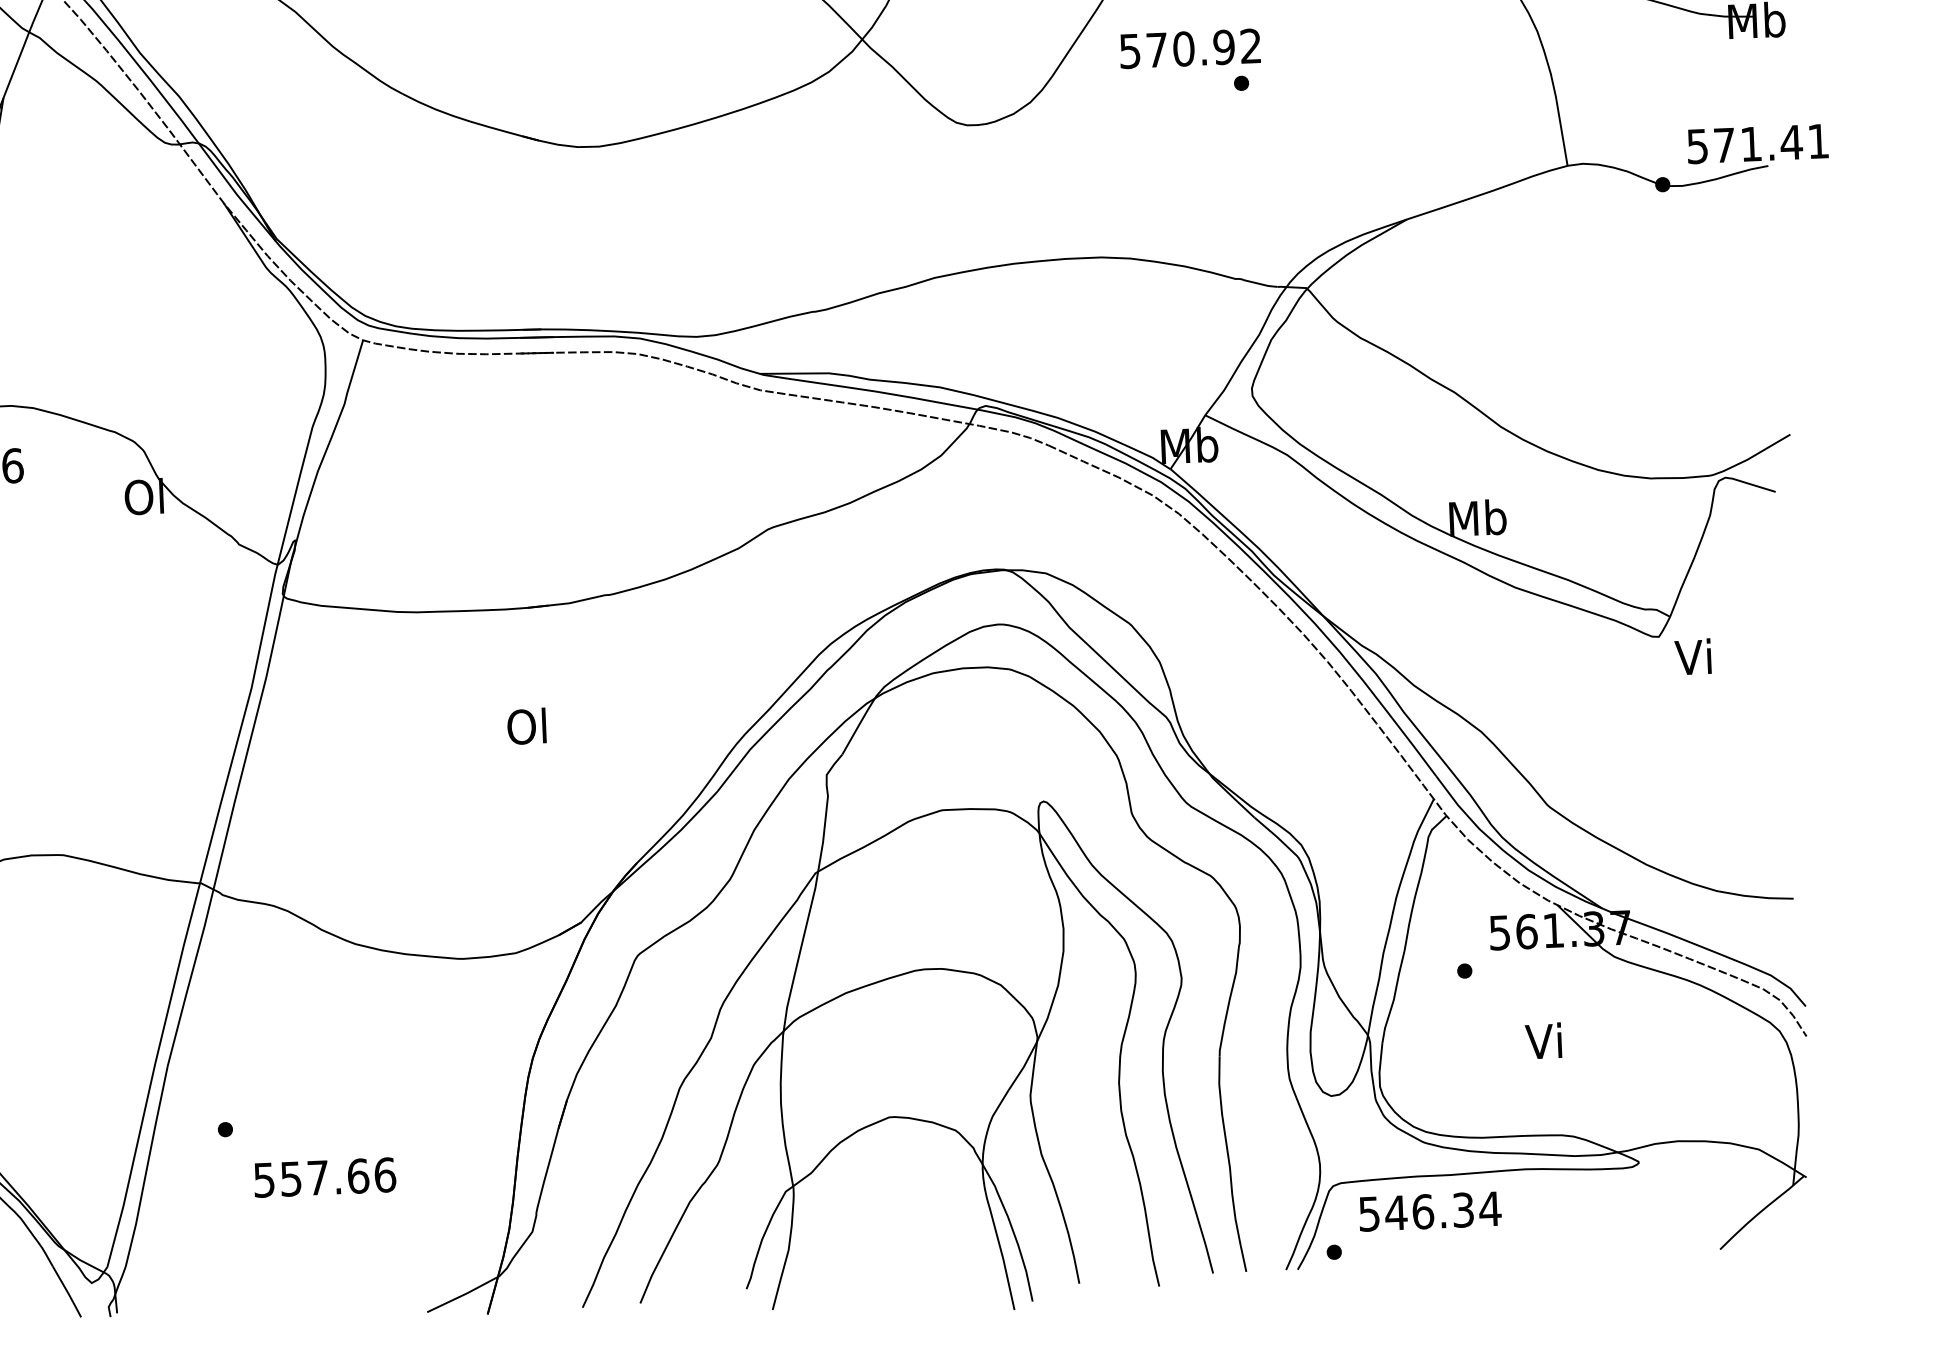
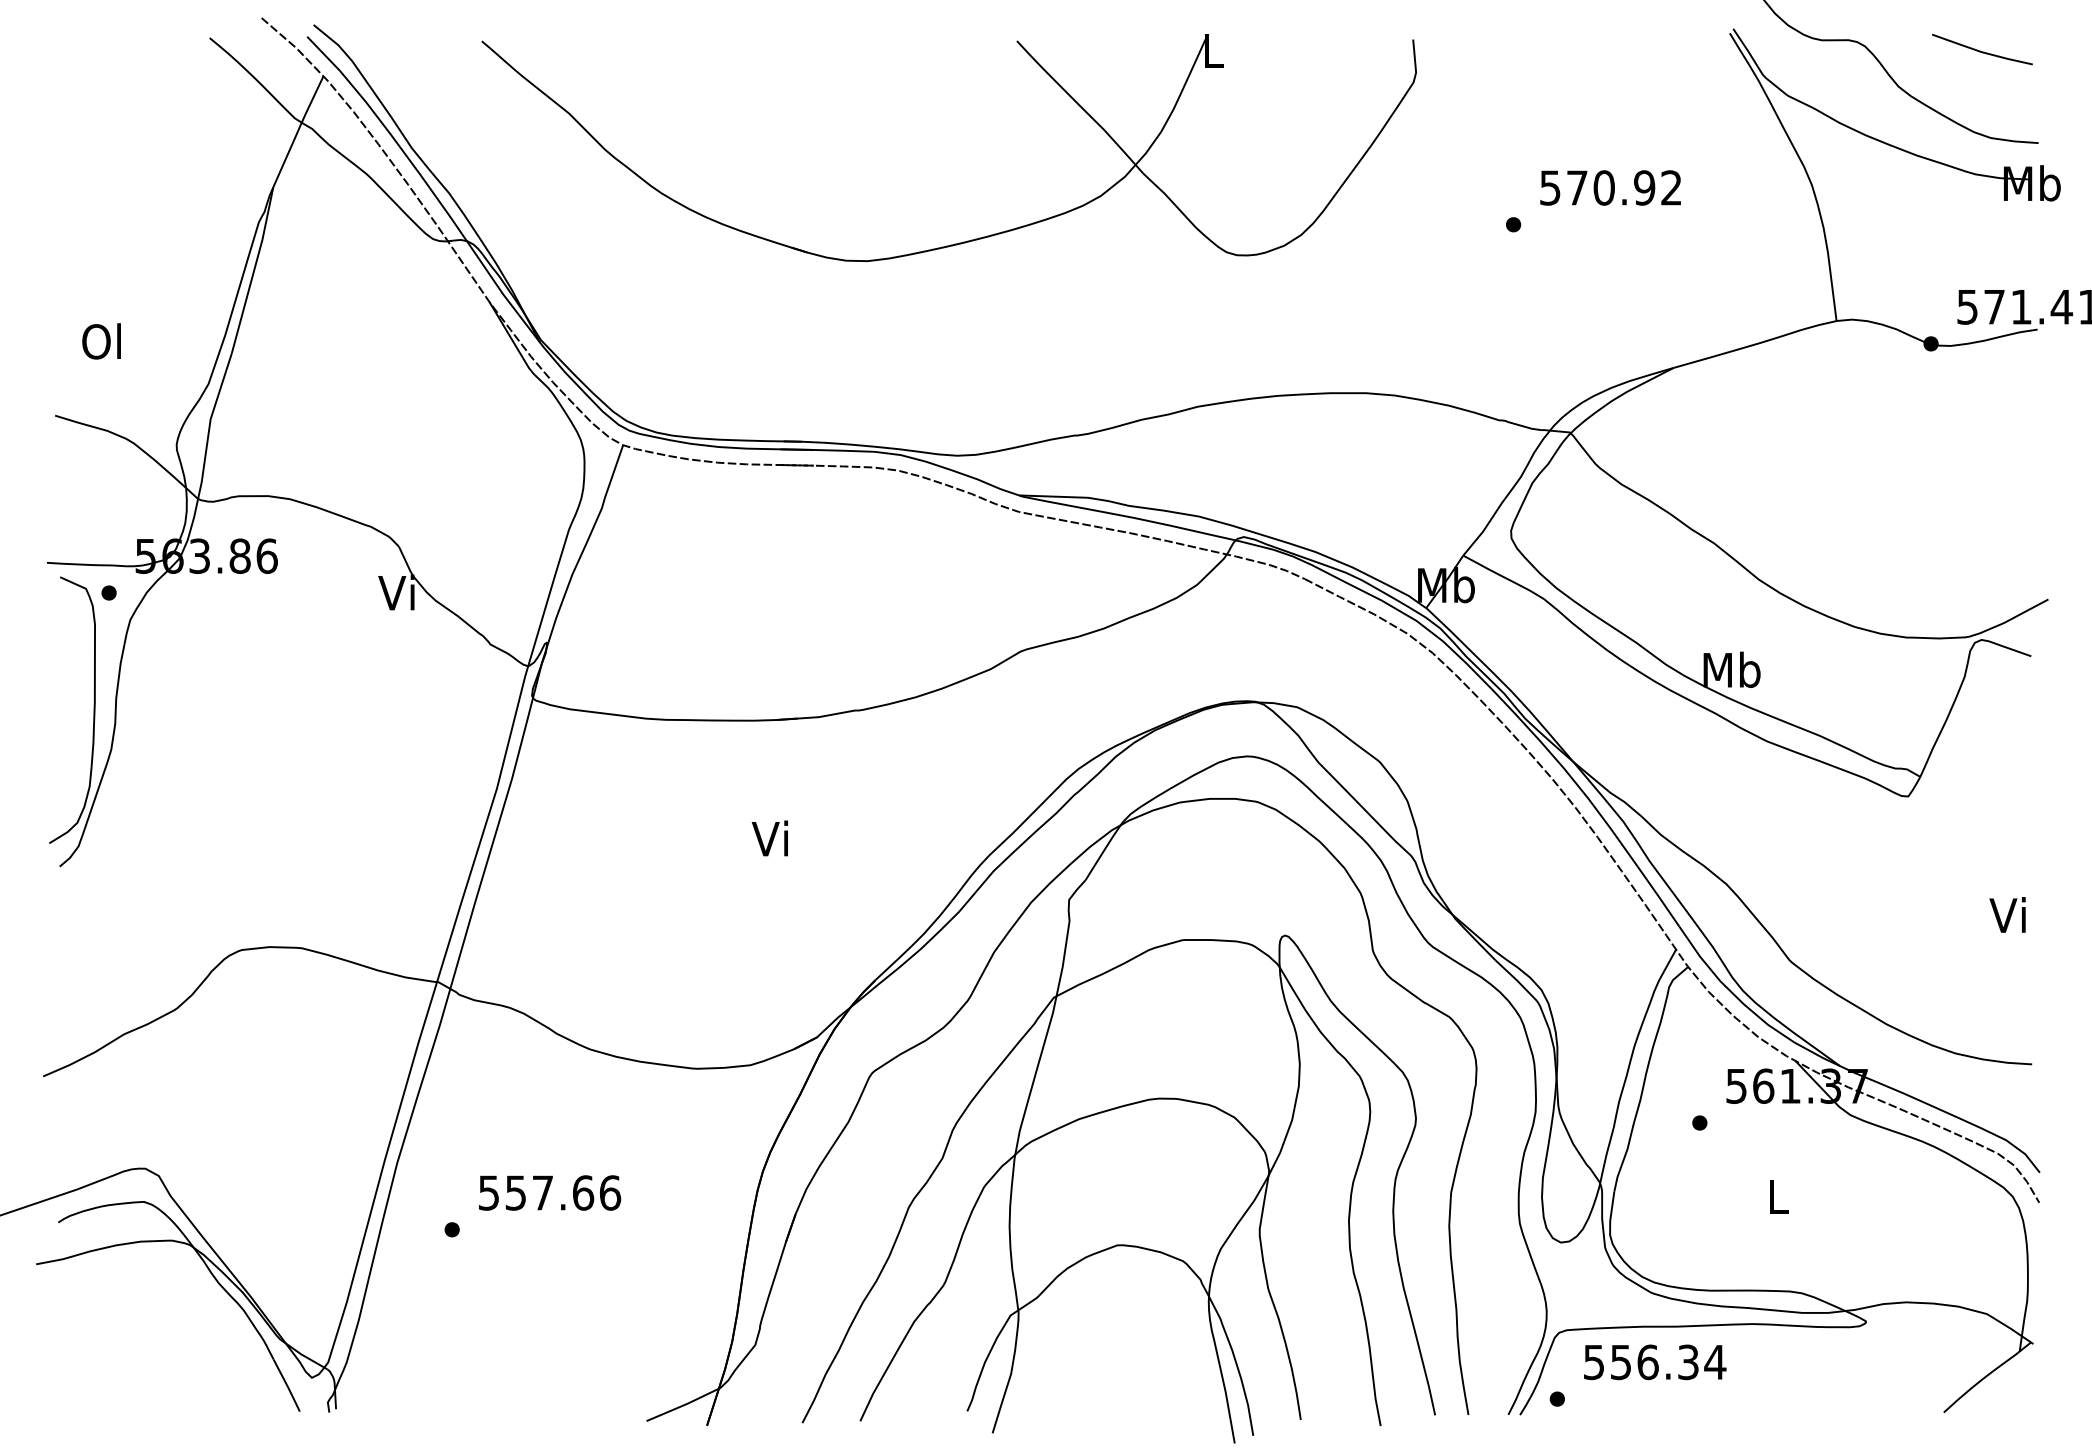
text: (1190, 48) -> (1610, 187), moved
text: (144, 496) -> (397, 592), Ol -> Vi
text: (1692, 656) -> (2007, 914), moved
text: (526, 726) -> (770, 838), Ol -> Vi
text: (1543, 1041) -> (1775, 1196), Vi -> L
text: (325, 1177) -> (550, 1192), moved
text: (1395, 1213) -> (1620, 1362), 546.34 -> 556.34

